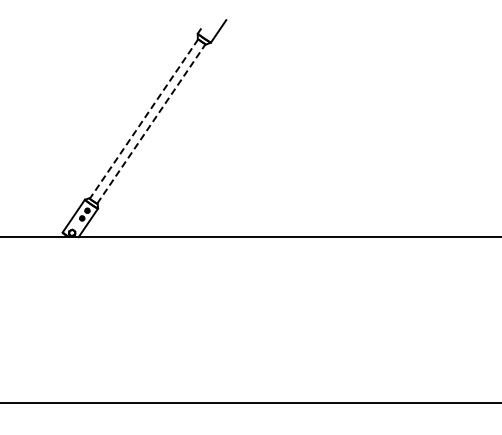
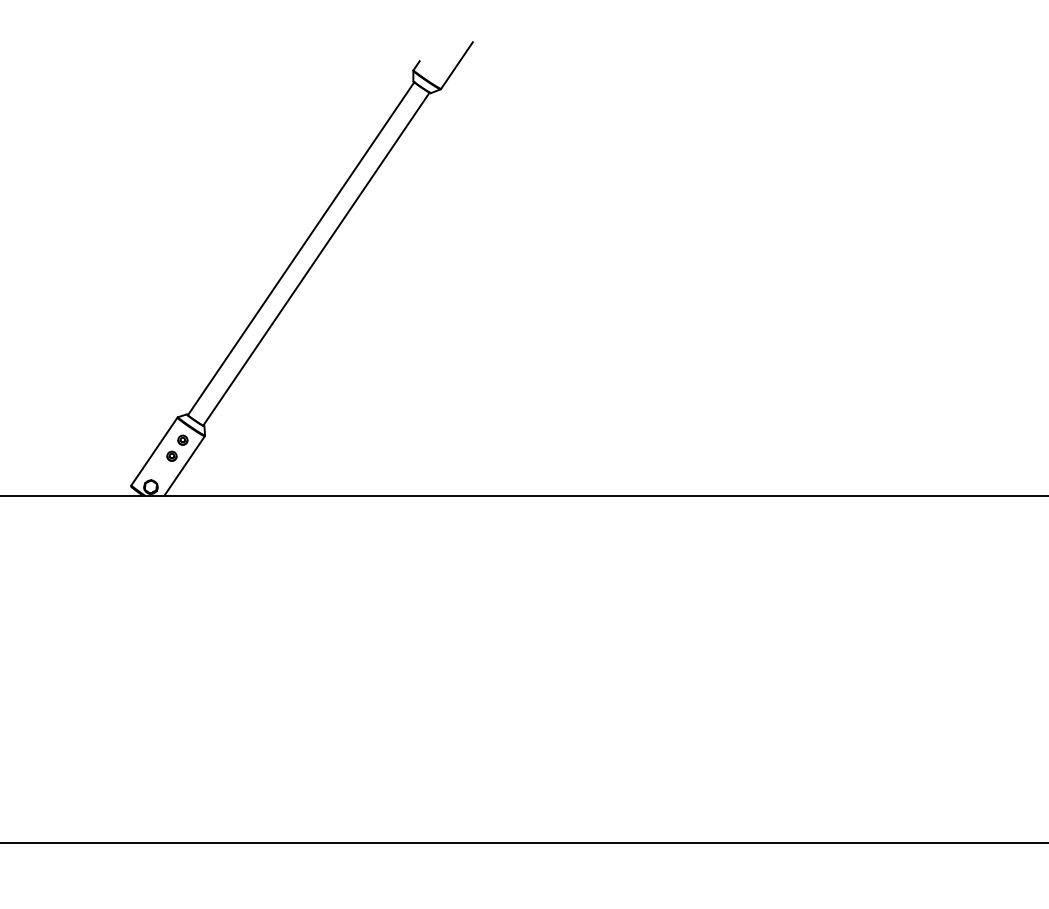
line: (143, 119) -> (299, 249), dashed -> solid
line: (151, 123) -> (316, 258), dashed -> solid

